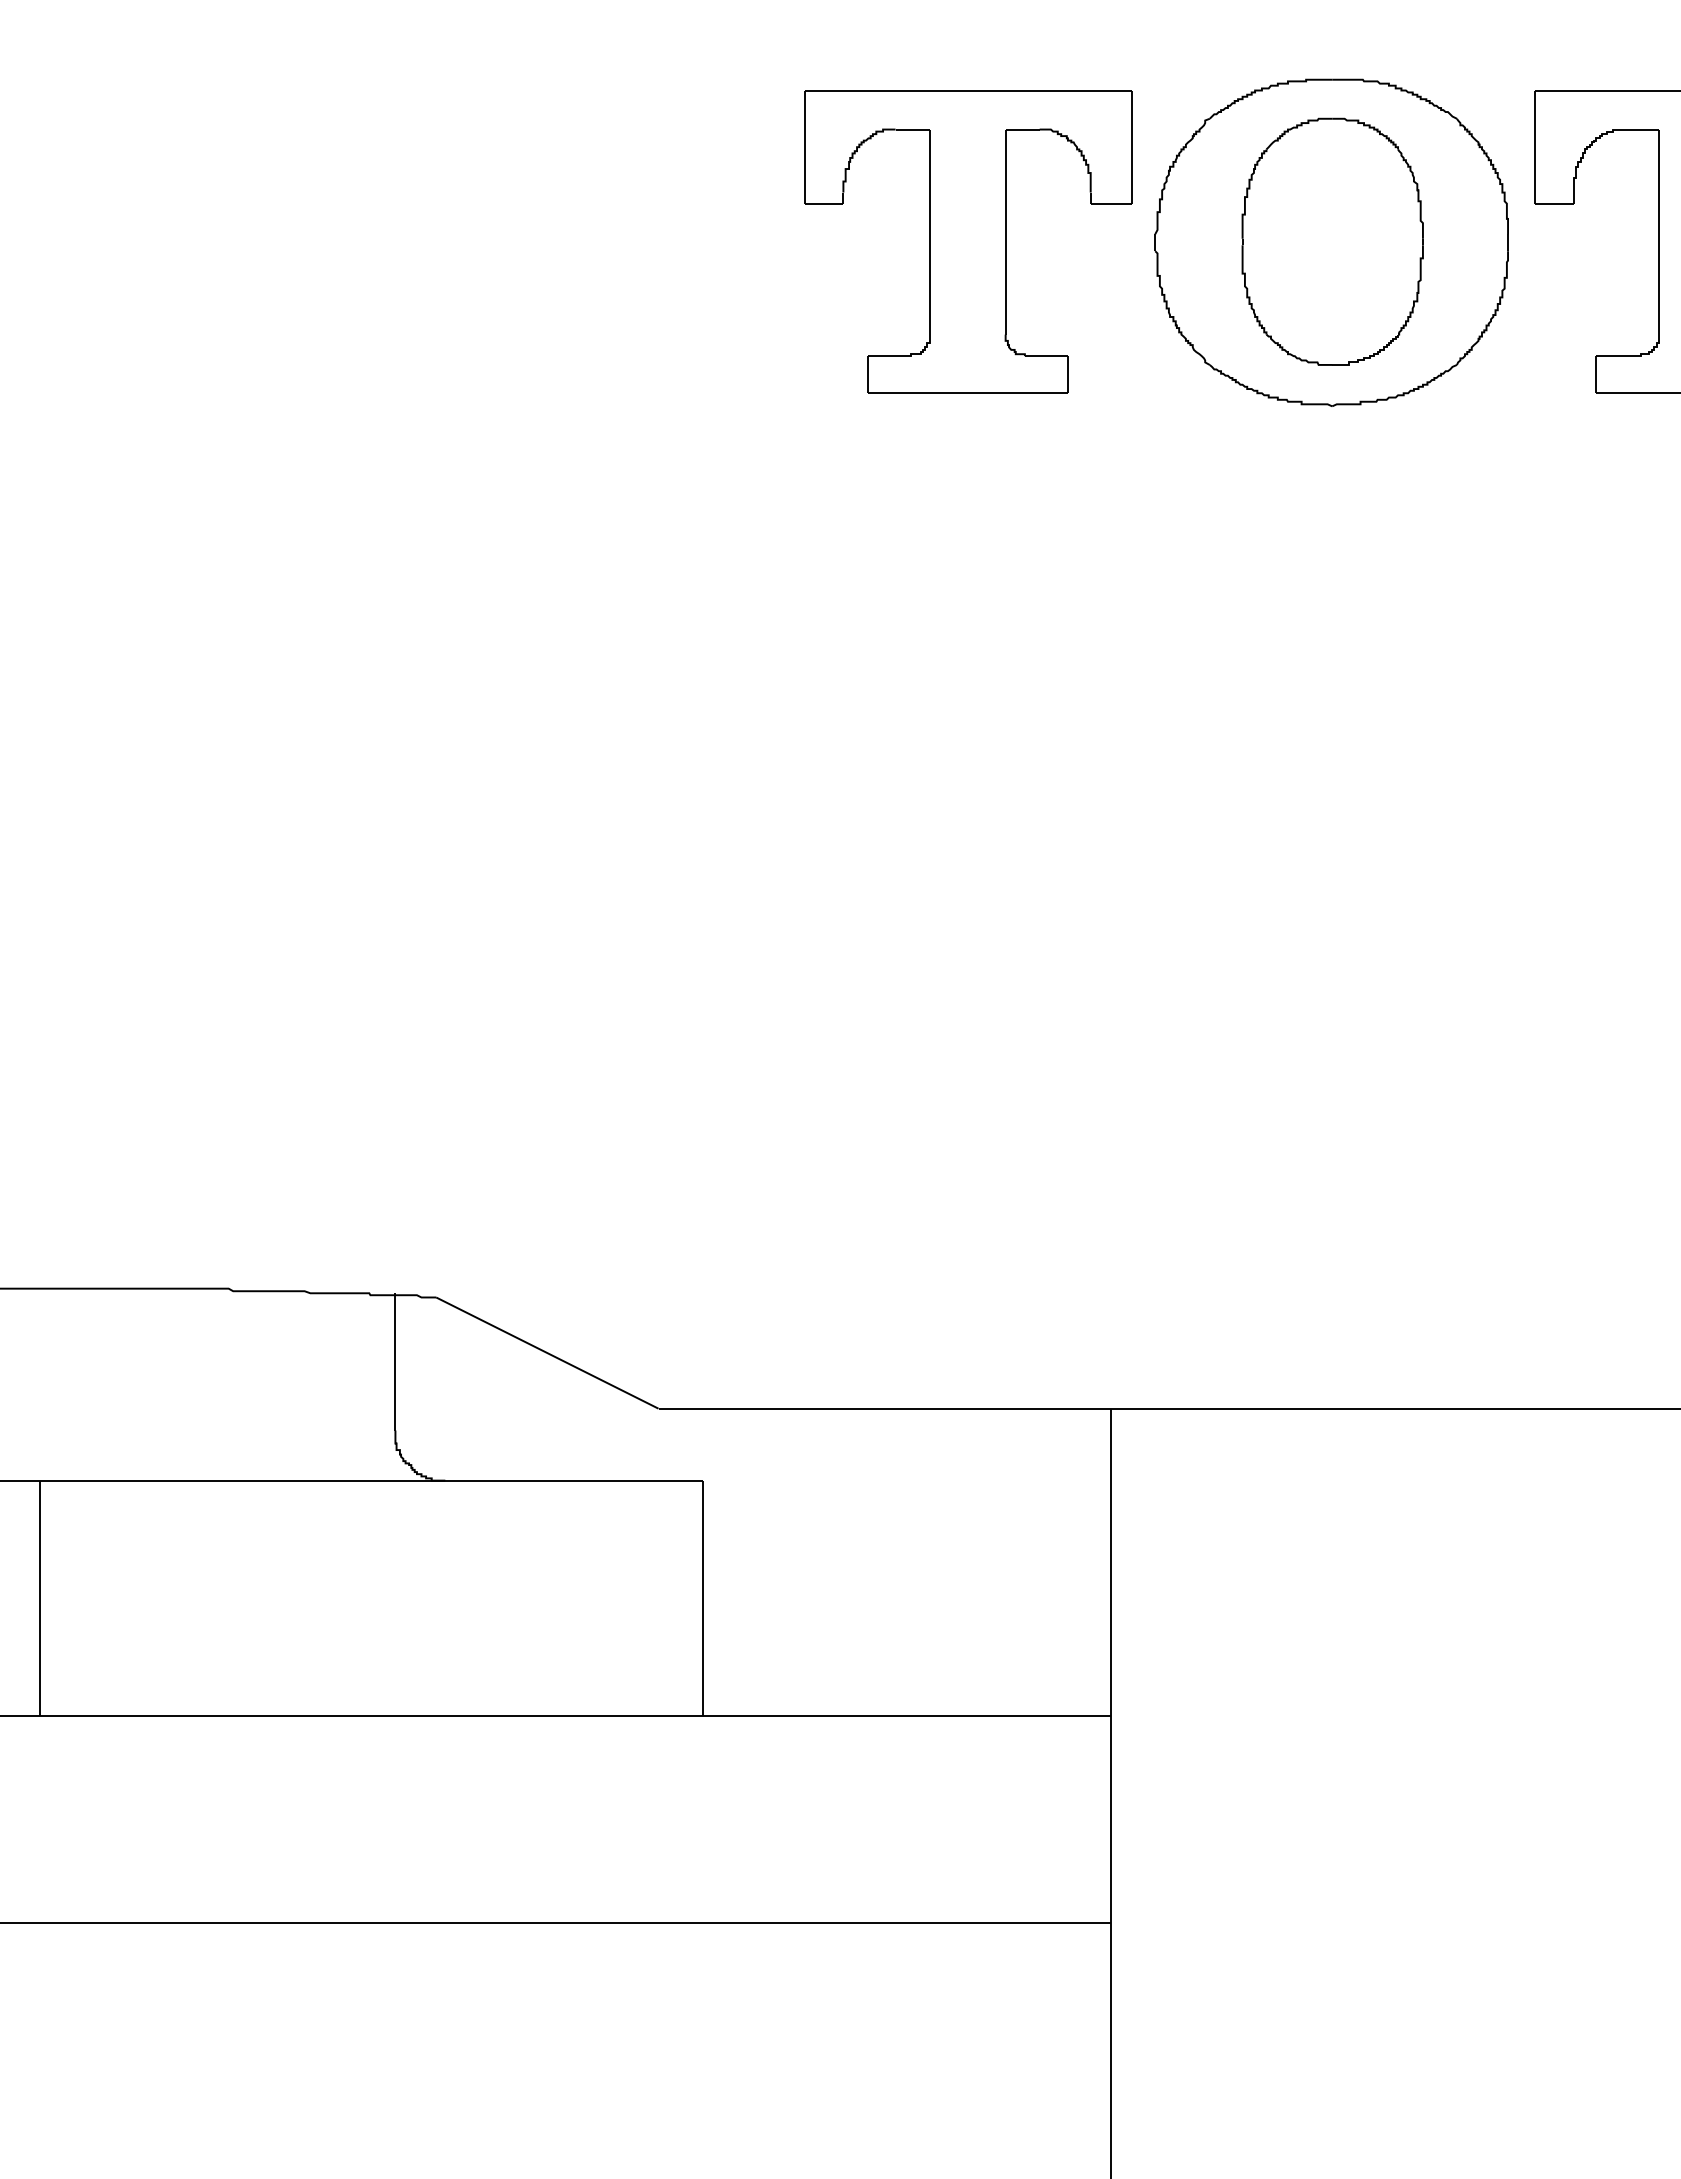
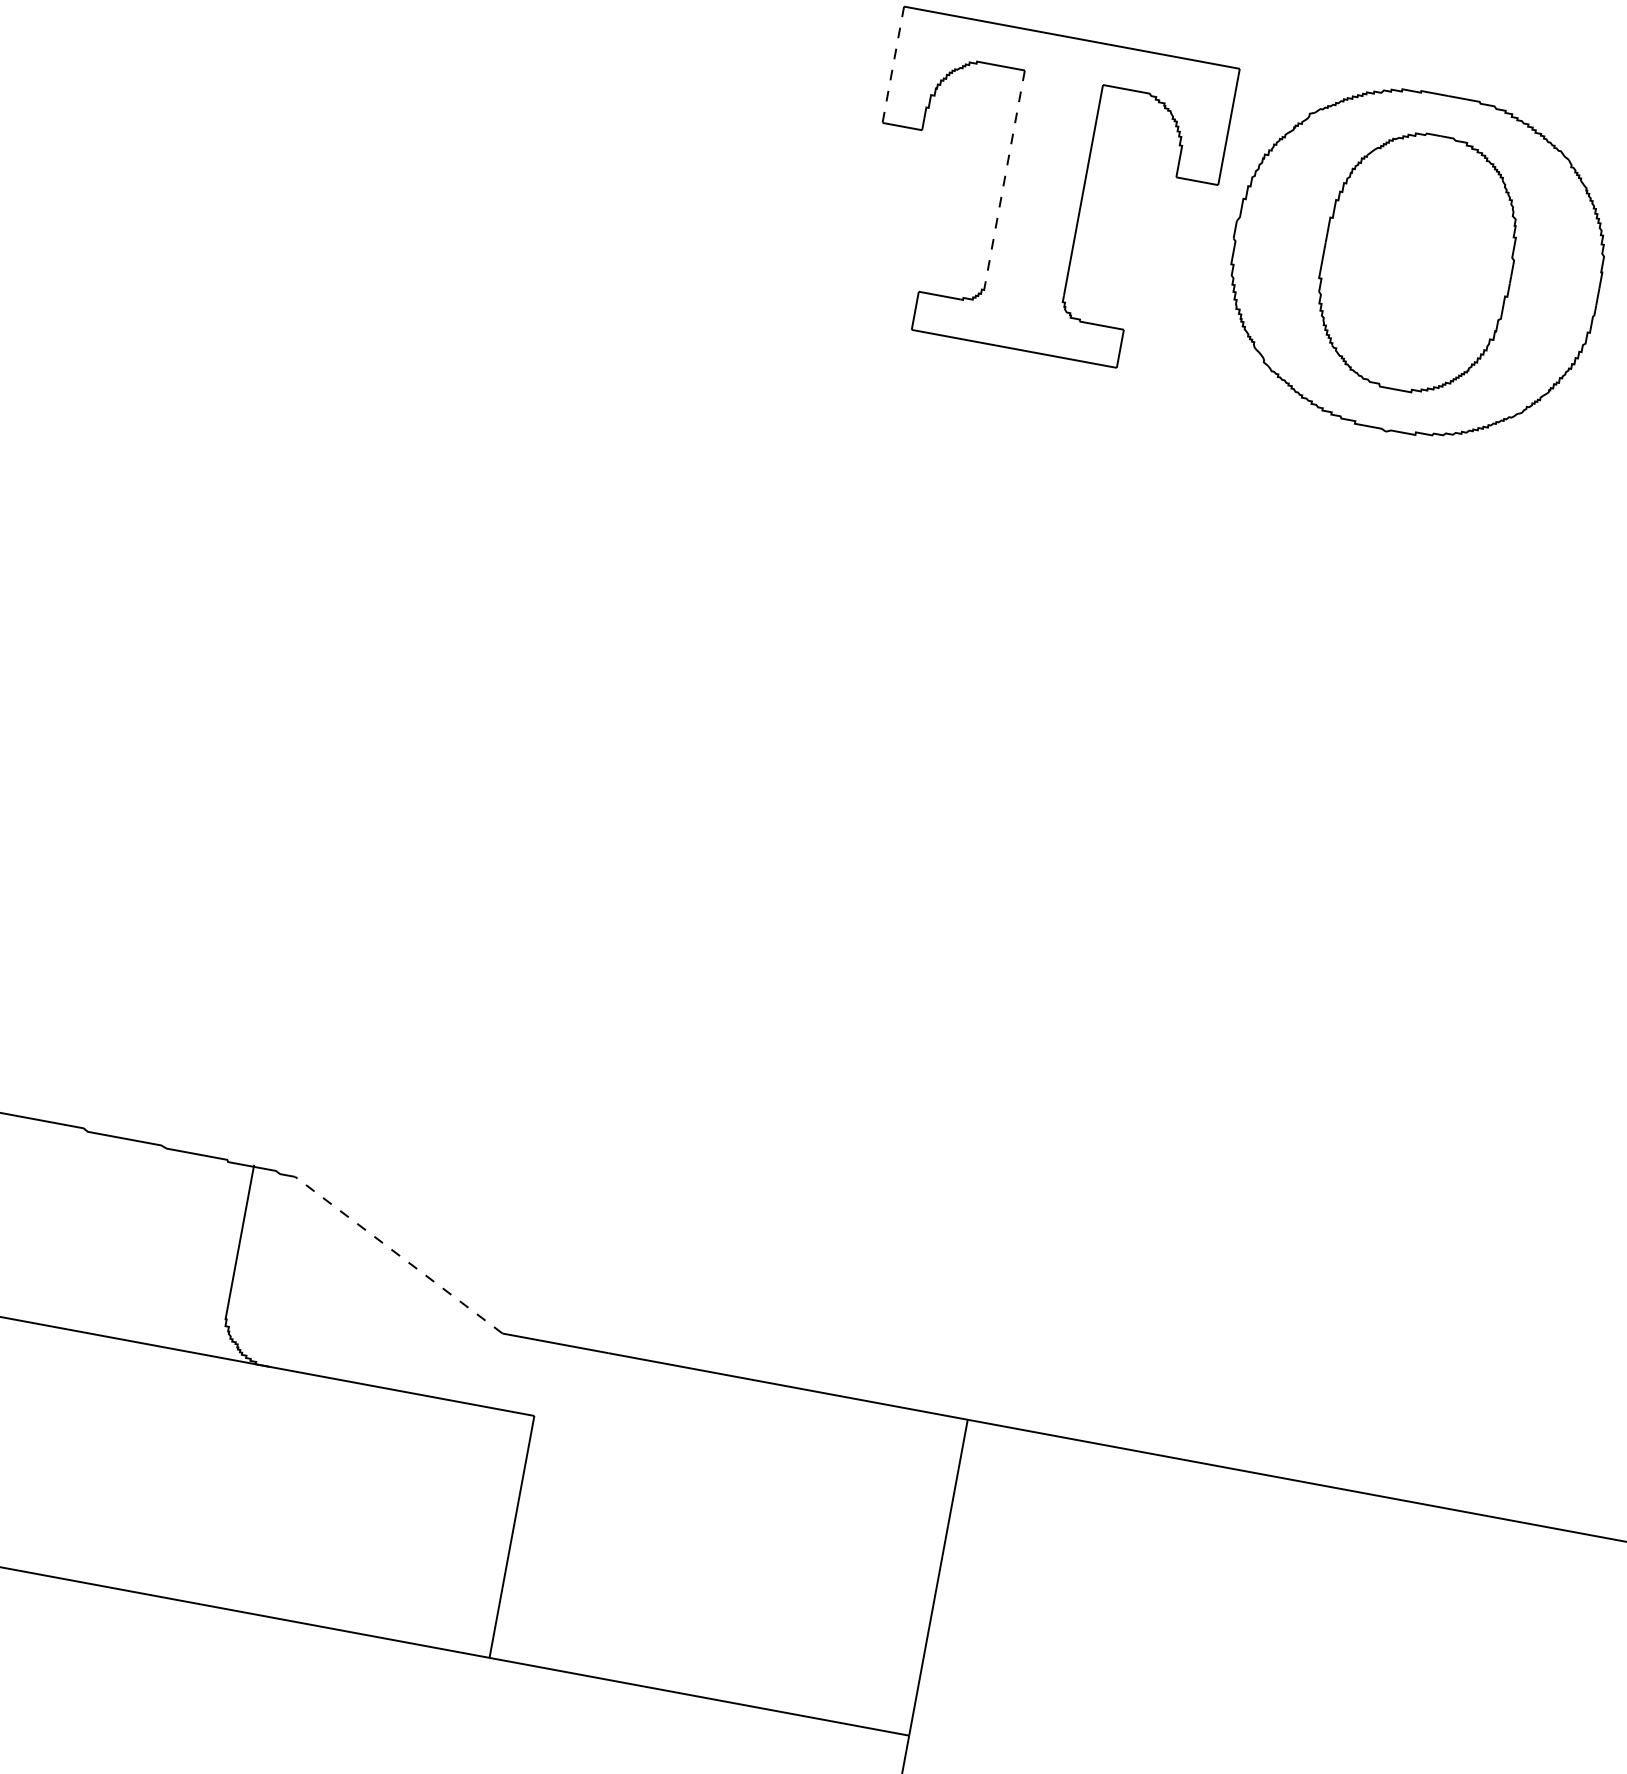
line: (804, 147) -> (892, 65), solid -> dashed
line: (929, 232) -> (1005, 176), solid -> dashed
line: (546, 1352) -> (398, 1254), solid -> dashed

